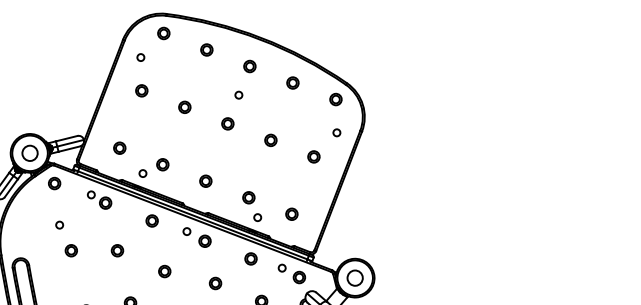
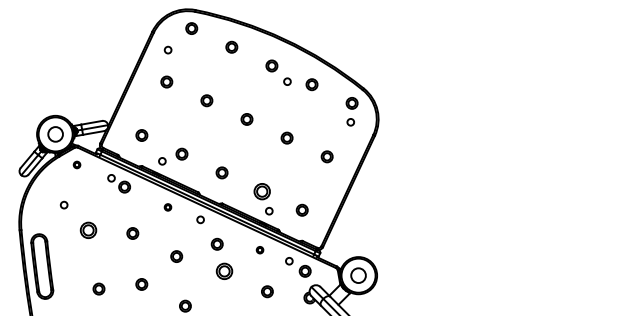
circle: (238, 94) -> (287, 81), moved
circle: (336, 133) -> (350, 122), moved
part: (53, 183) -> (76, 164), size x0.6
part: (248, 197) -> (261, 191), size x1.4
part: (151, 221) -> (167, 207), size x0.6
circle: (58, 224) -> (63, 204), moved
part: (204, 240) -> (216, 243), moved
part: (71, 250) -> (88, 230), size x1.4
part: (250, 258) -> (259, 249), size x0.6
part: (215, 283) -> (224, 271), size x1.4

